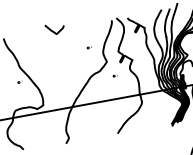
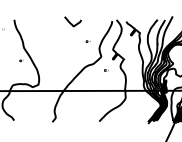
curve: (54, 31) -> (72, 23), moved

